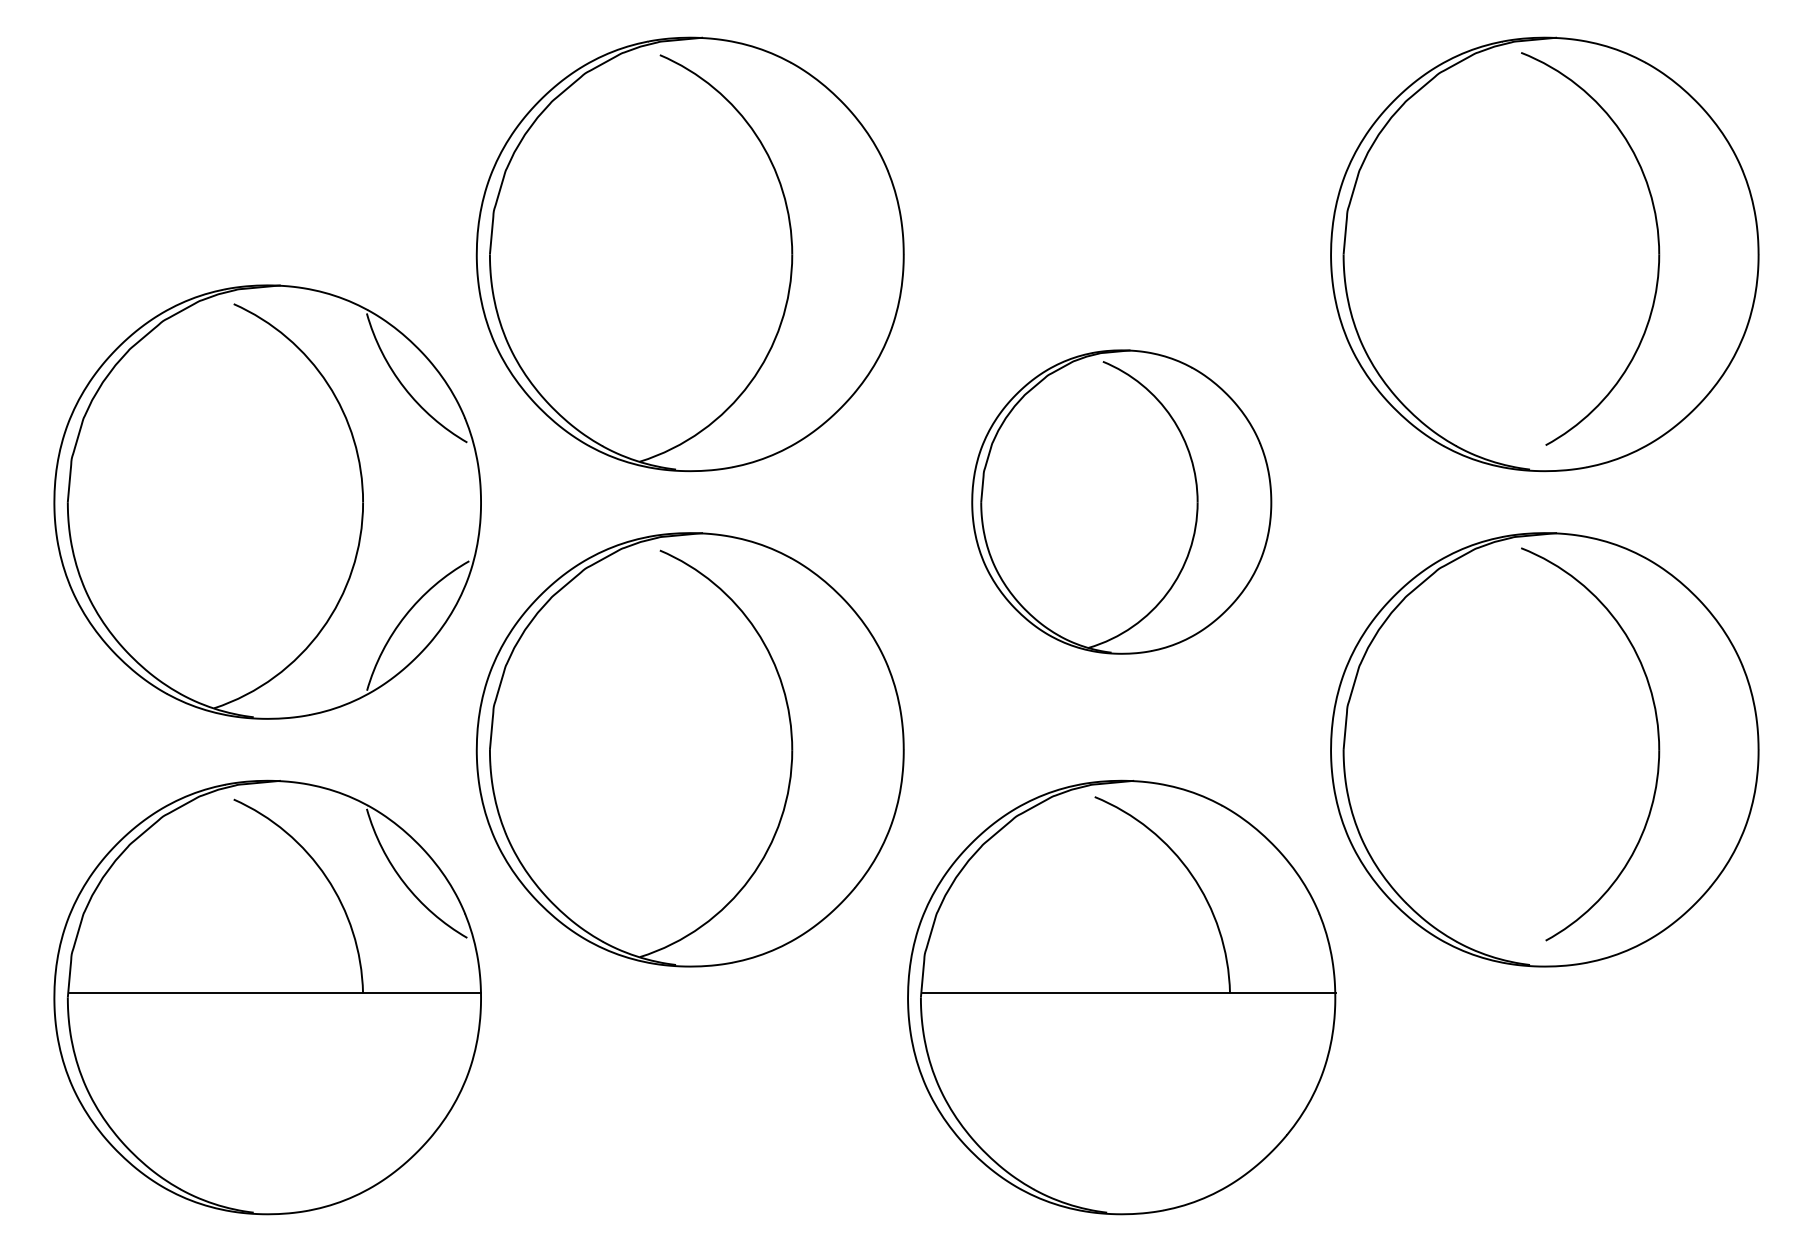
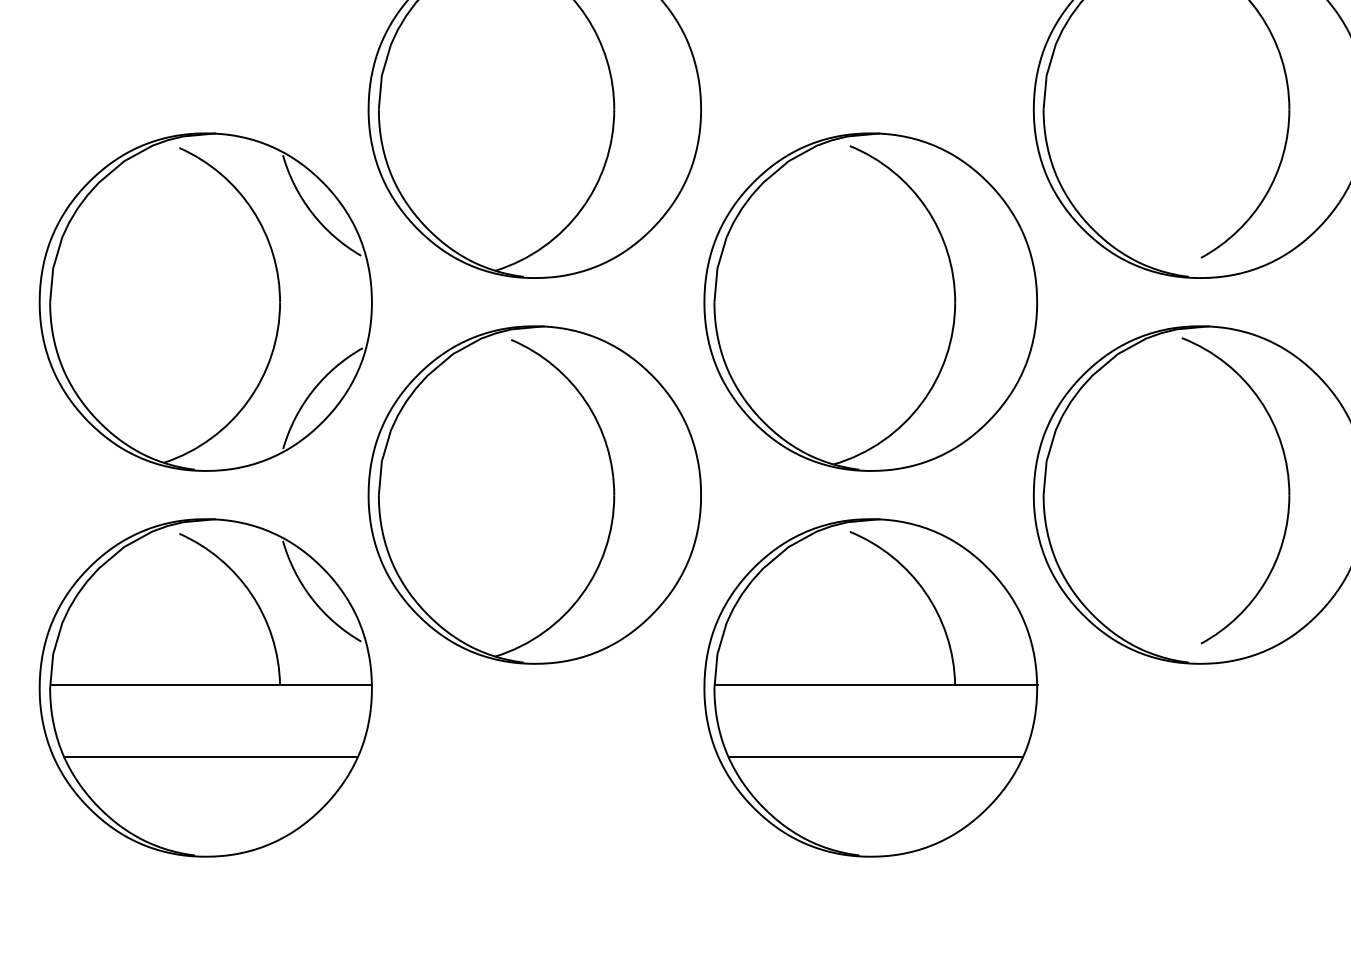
part: (1121, 501) -> (870, 301), size x1.43
line: (273, 1086) -> (210, 757), added
line: (1127, 1086) -> (875, 757), added

